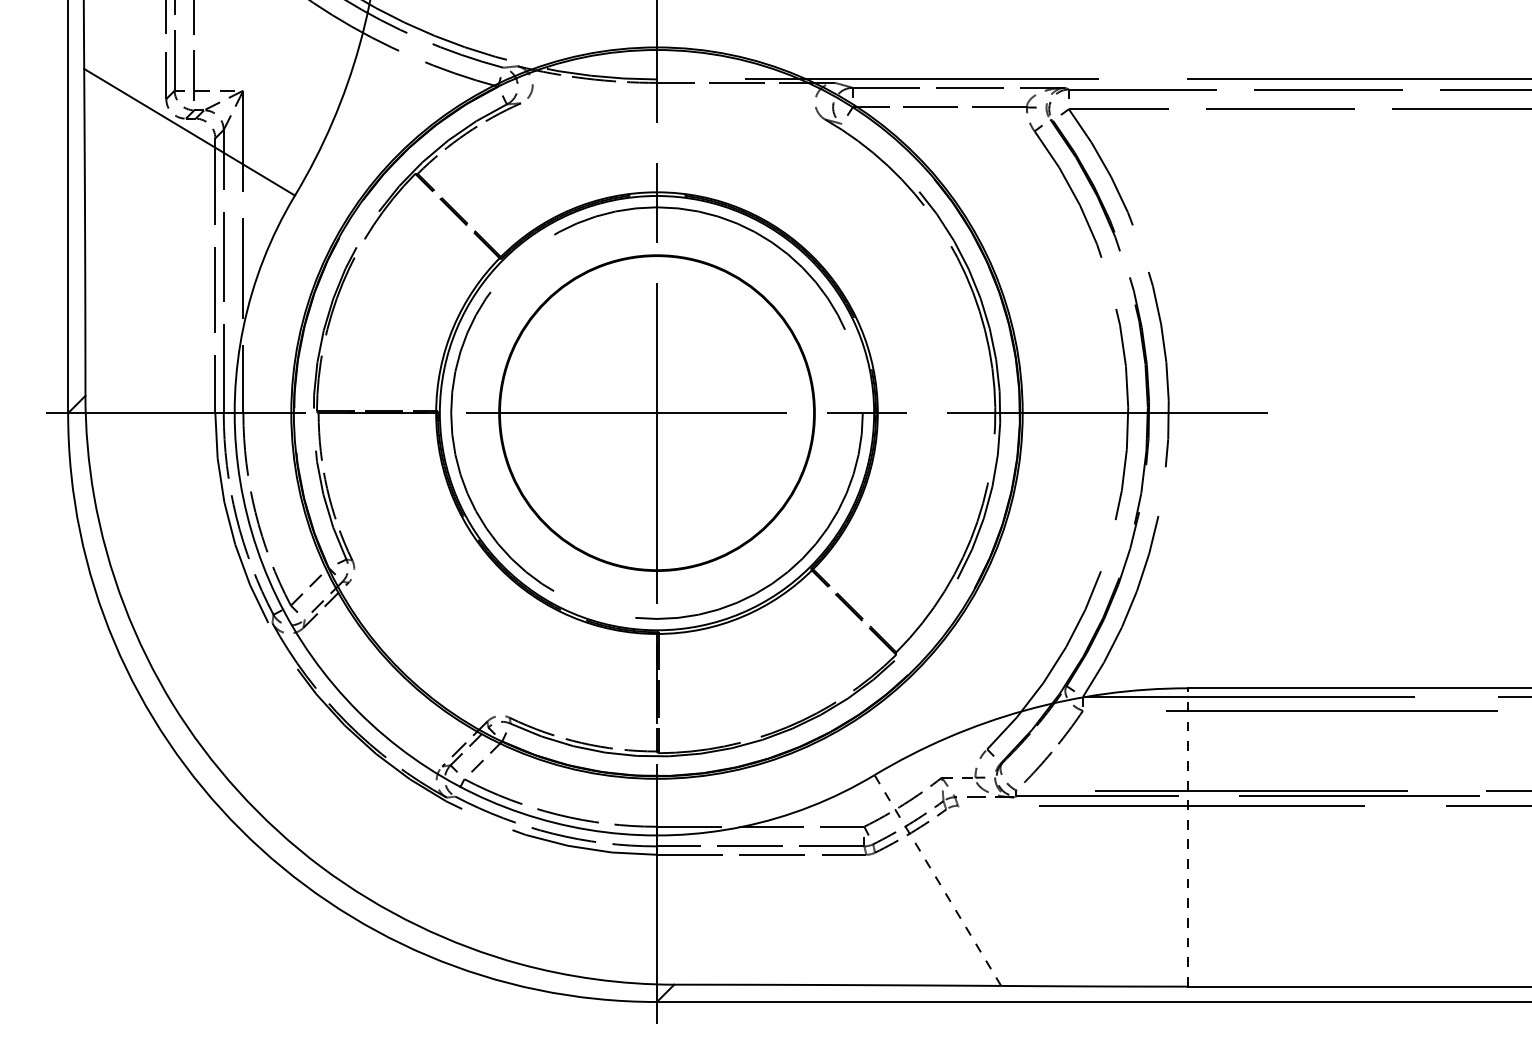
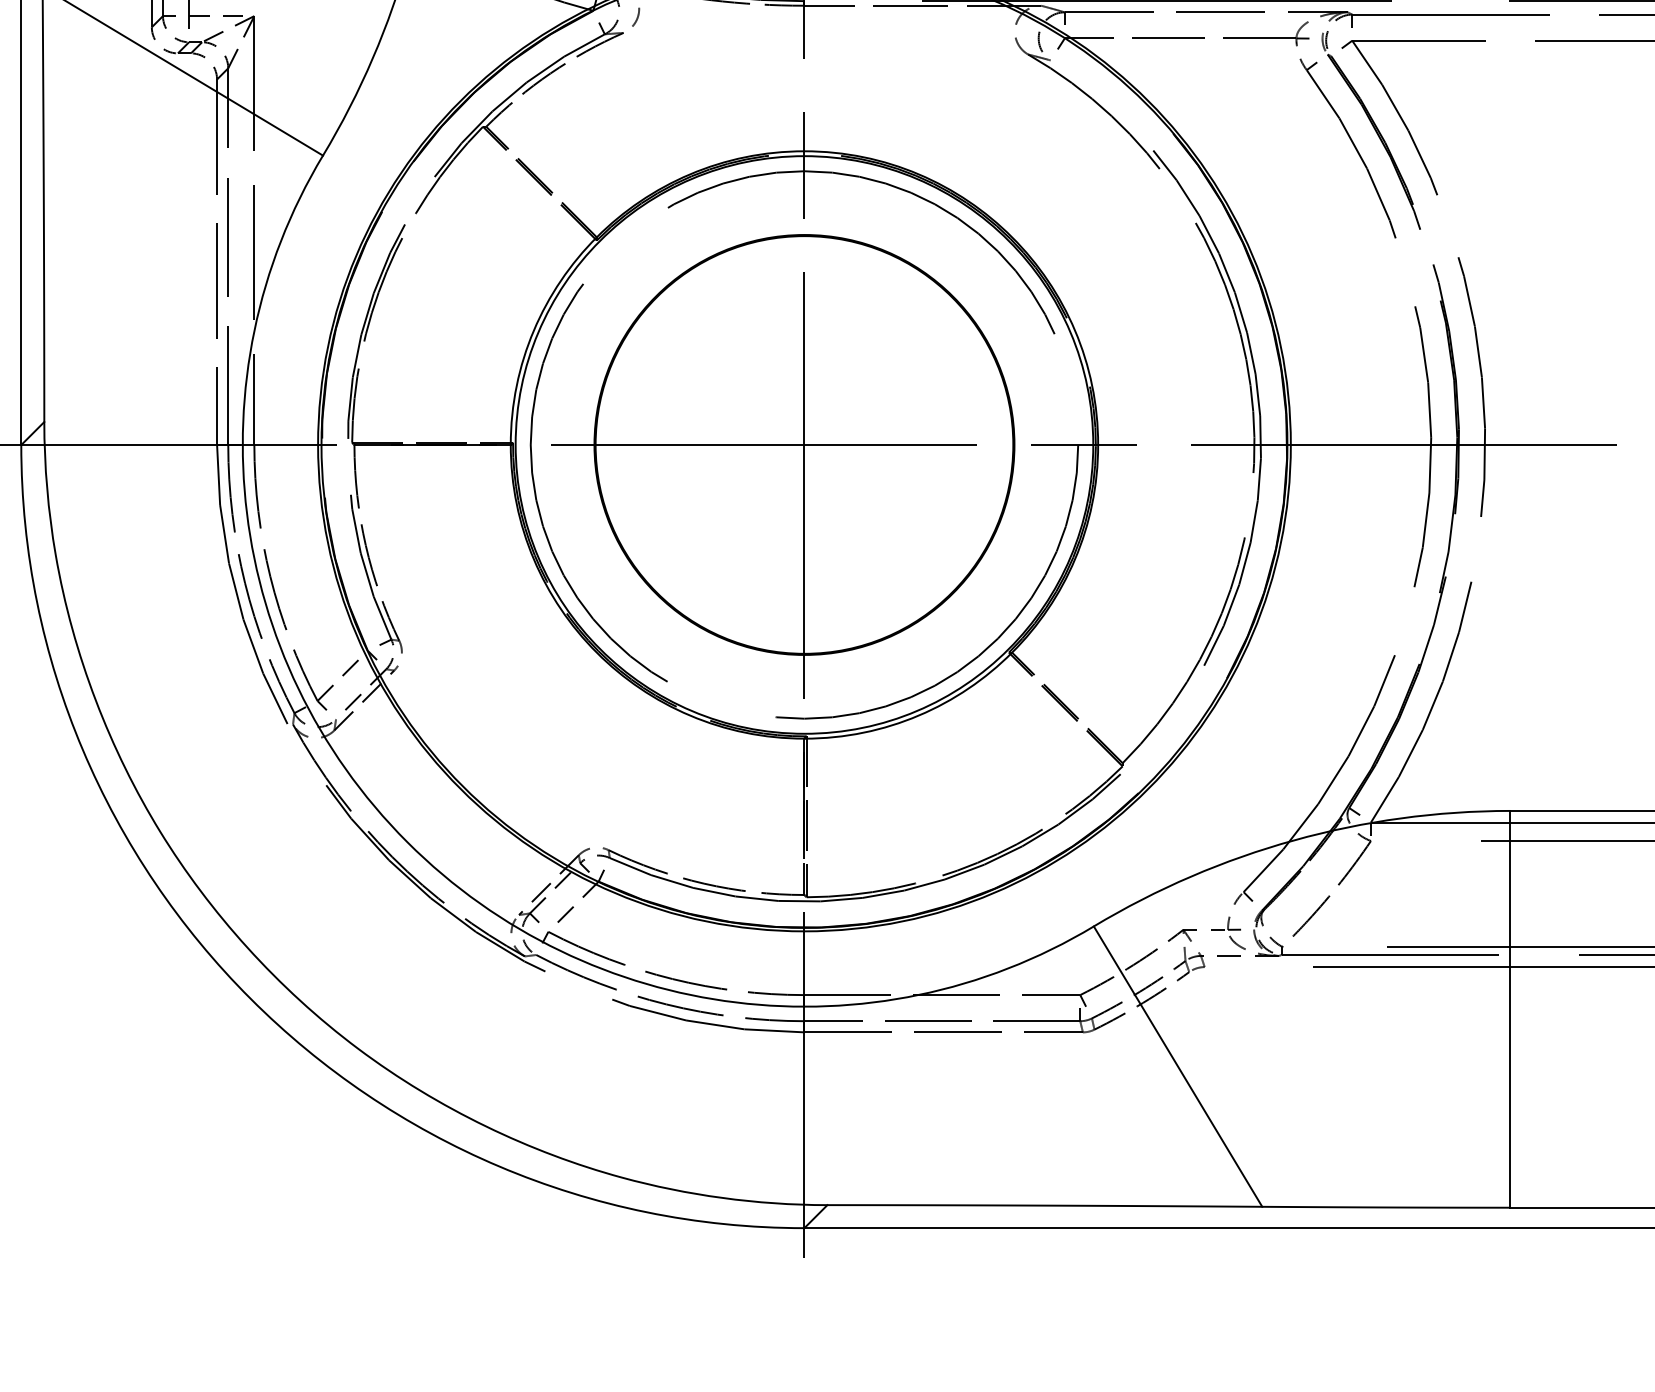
line: (1187, 836) -> (1510, 1008), dashed -> solid
line: (937, 880) -> (1177, 1066), dashed -> solid

